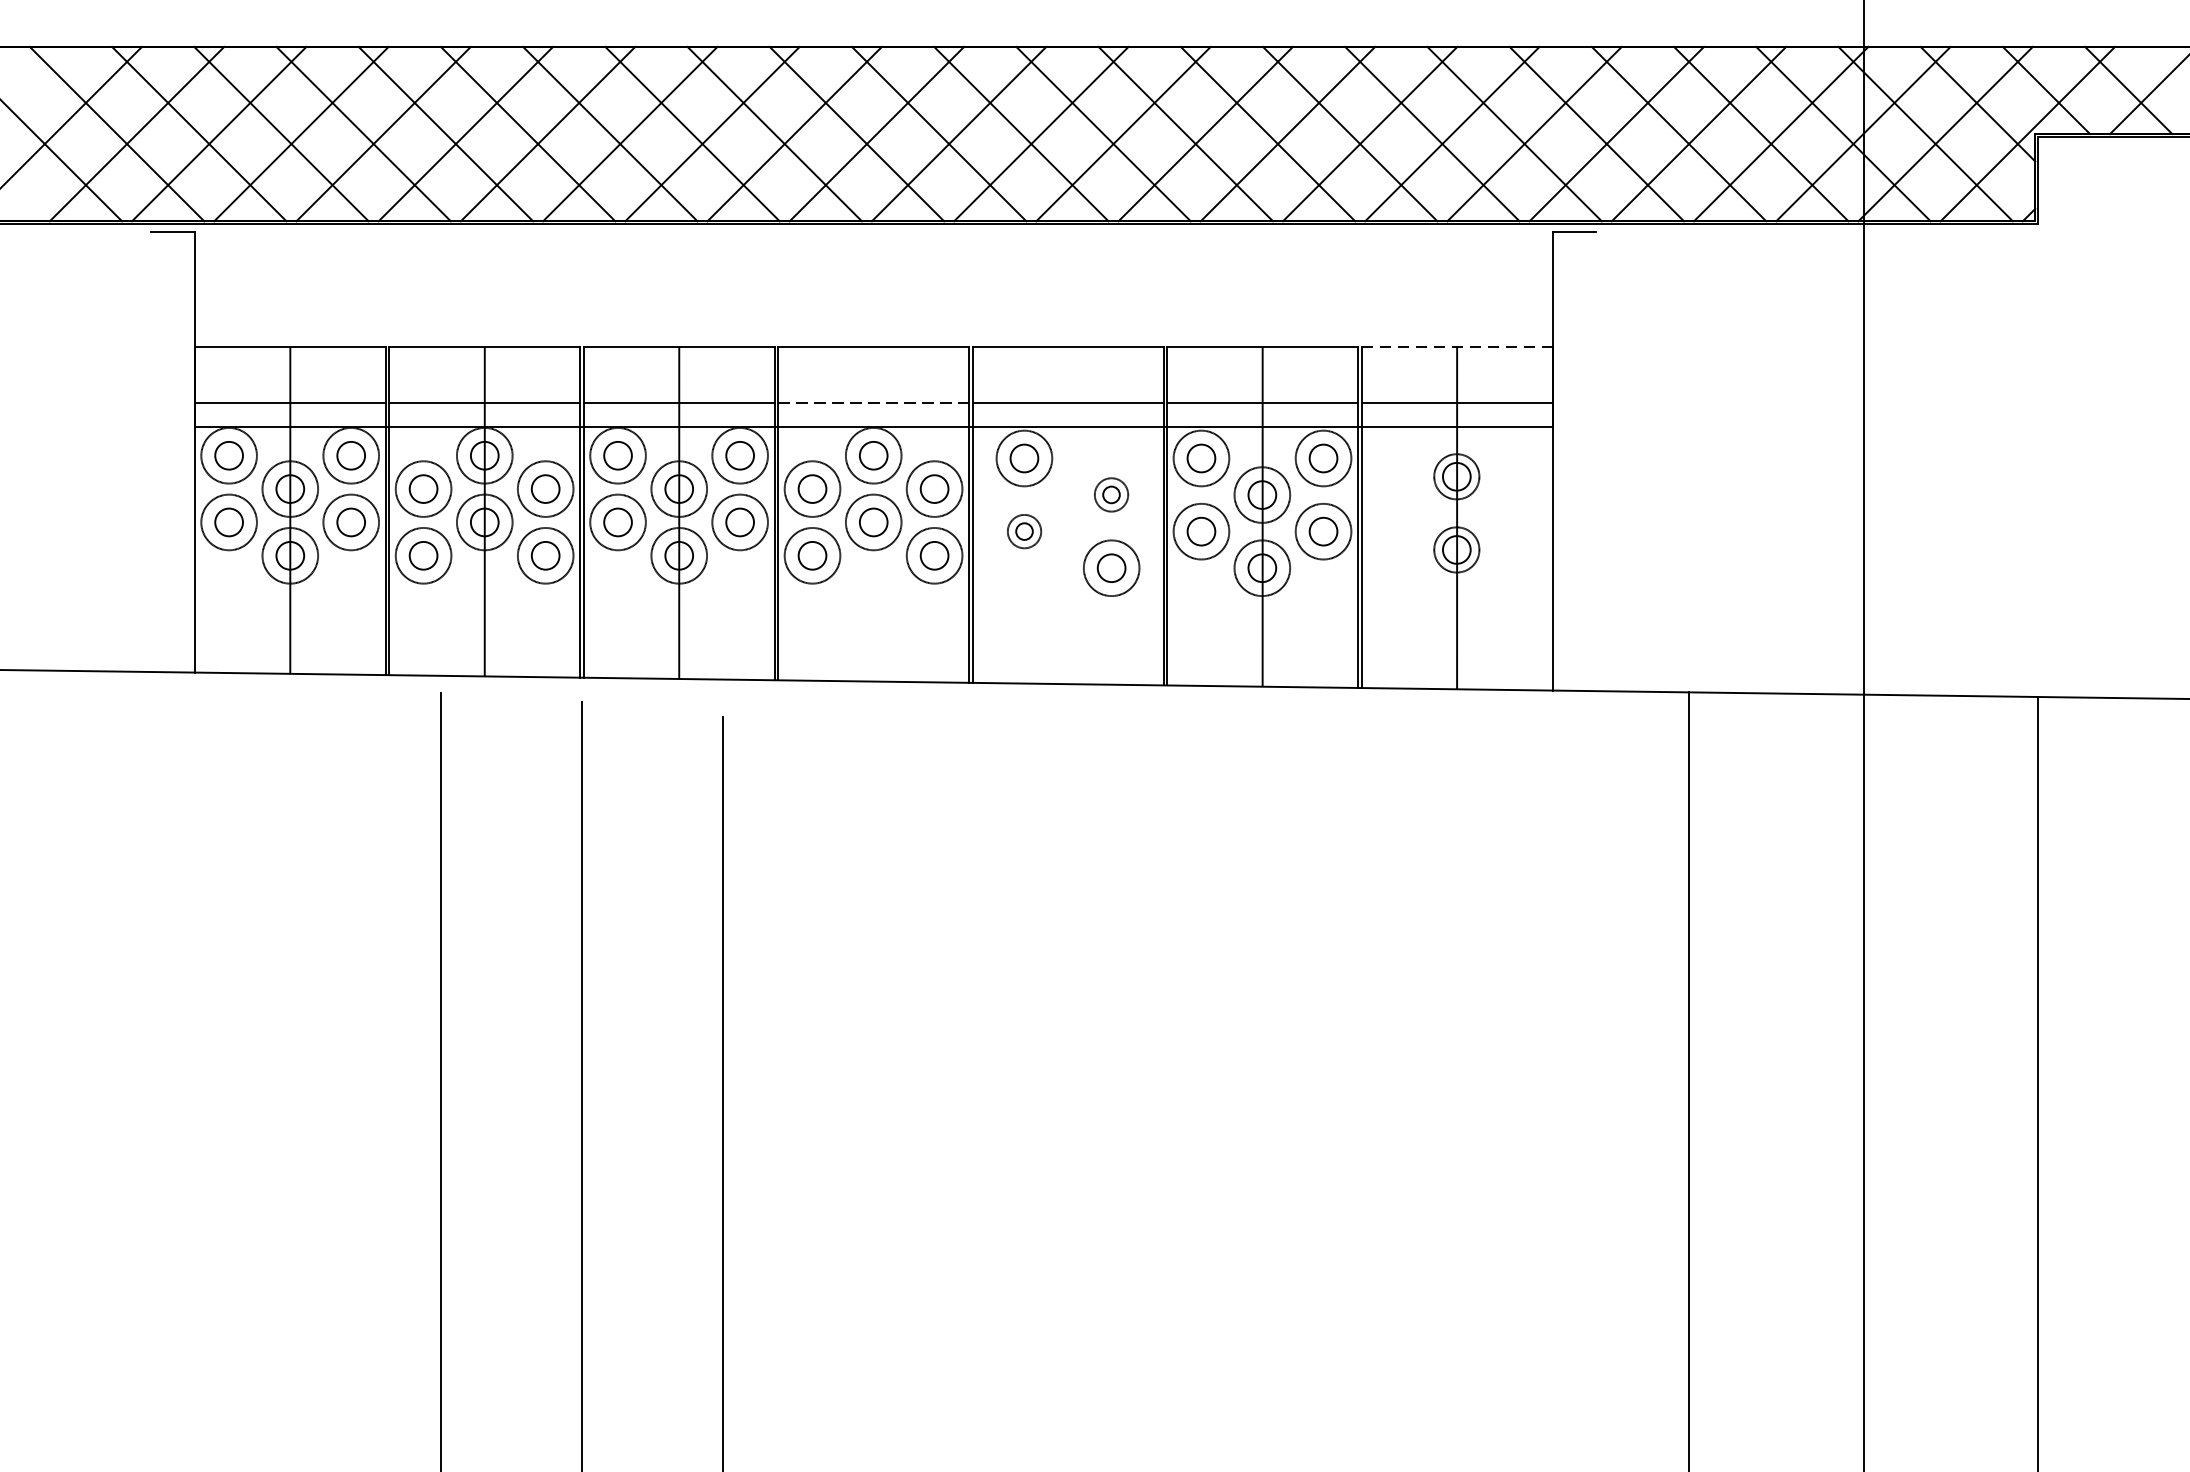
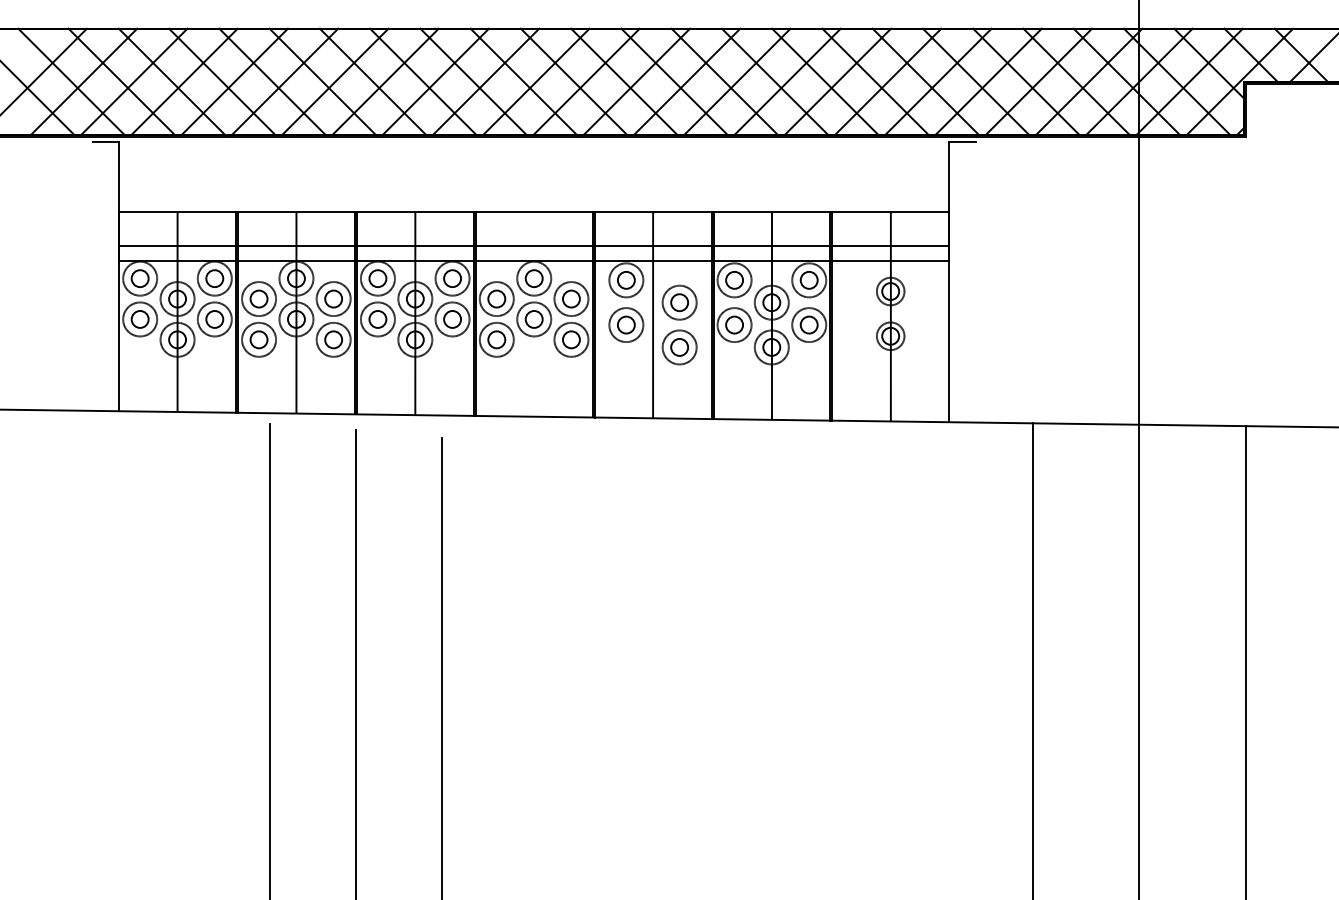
line: (1458, 347) -> (891, 212), dashed -> solid
line: (874, 403) -> (534, 246), dashed -> solid
part: (1111, 494) -> (679, 302), size x1.67
line: (1068, 515) -> (653, 315), added
part: (1024, 530) -> (626, 324), size x1.67

